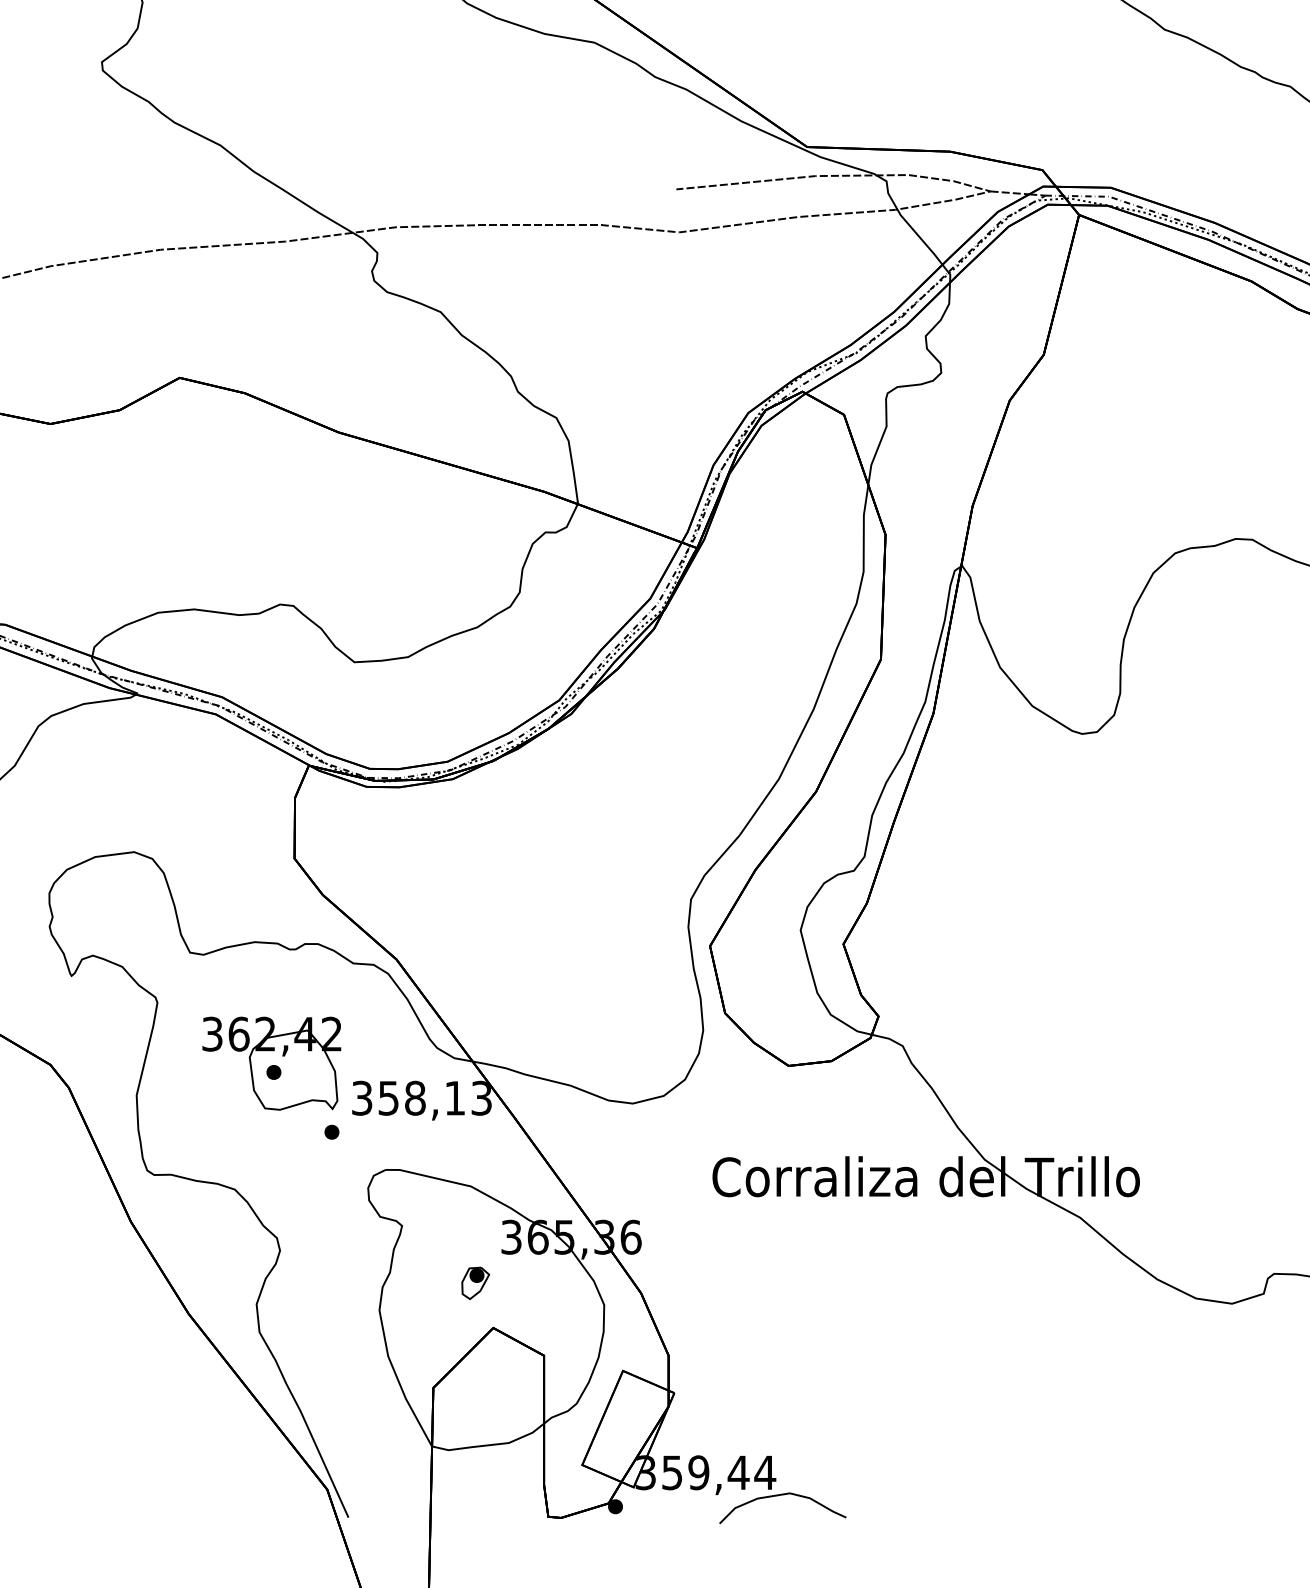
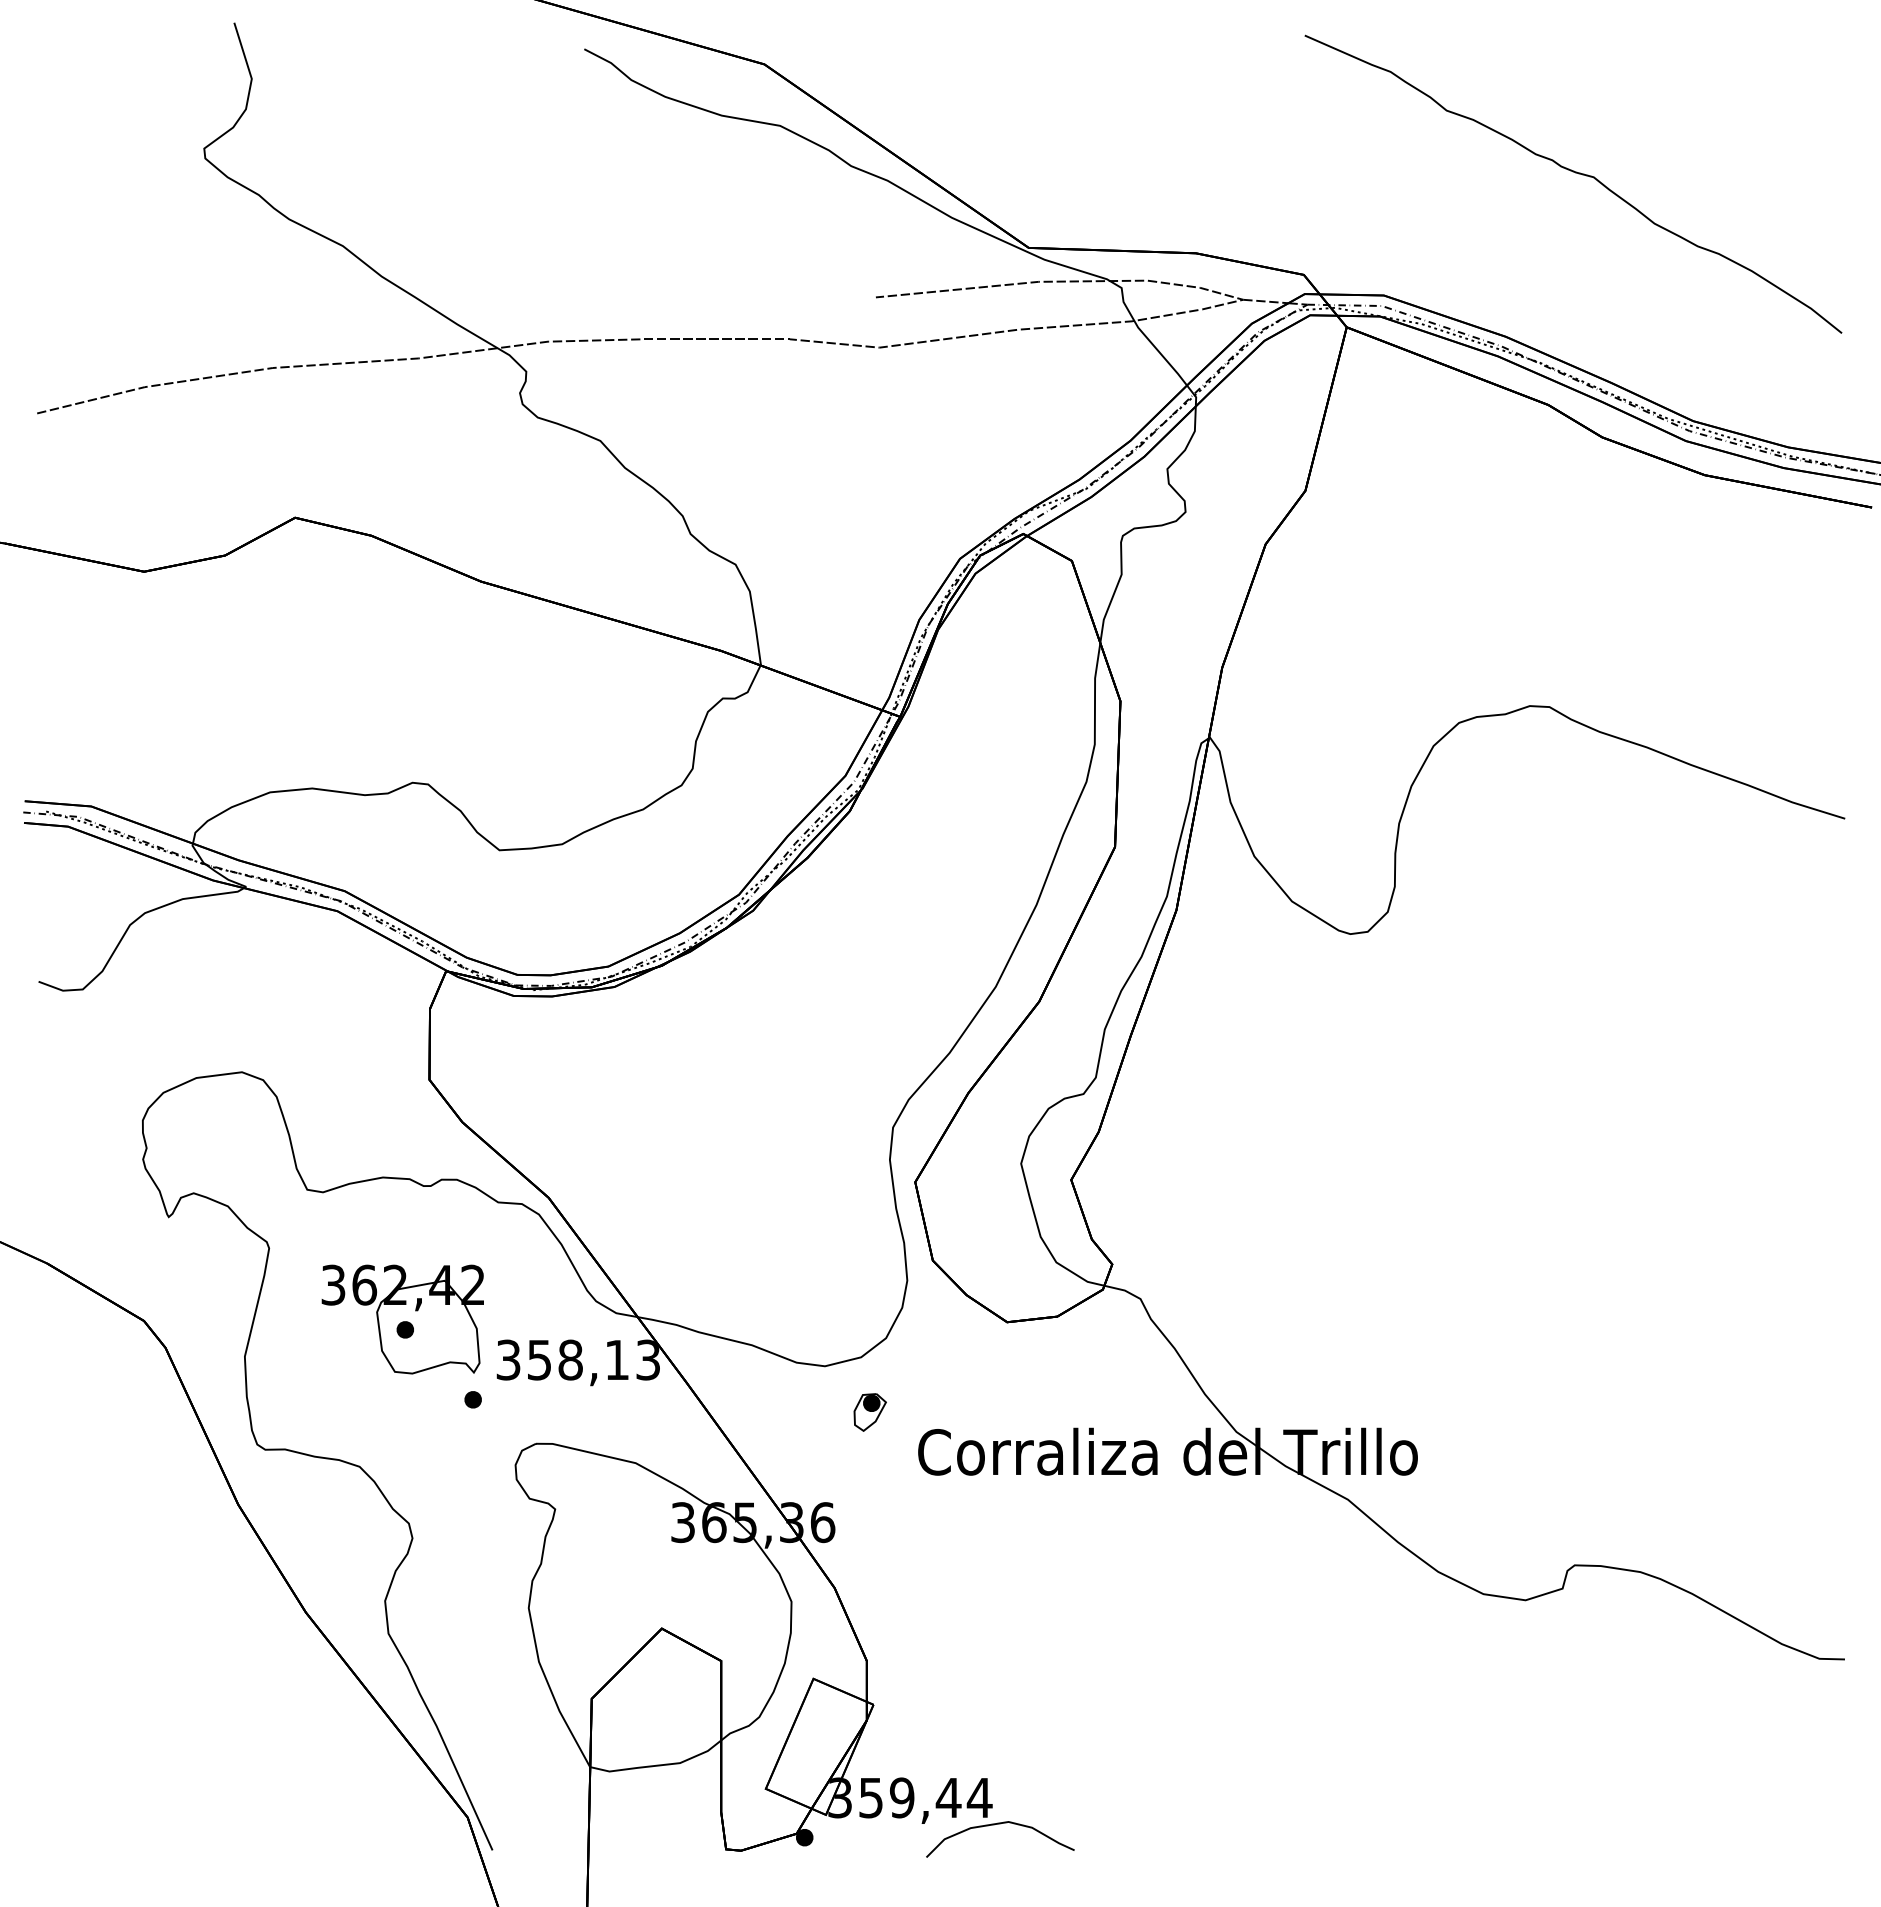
part: (475, 1283) -> (869, 1412), moved

